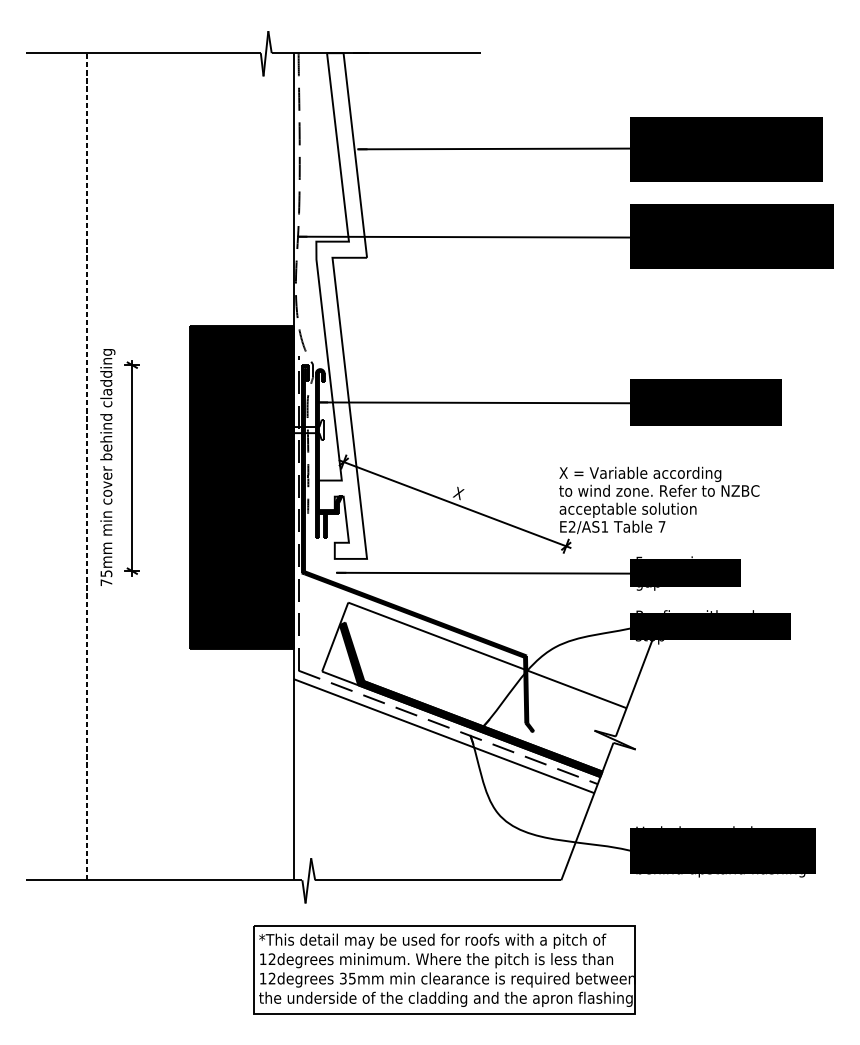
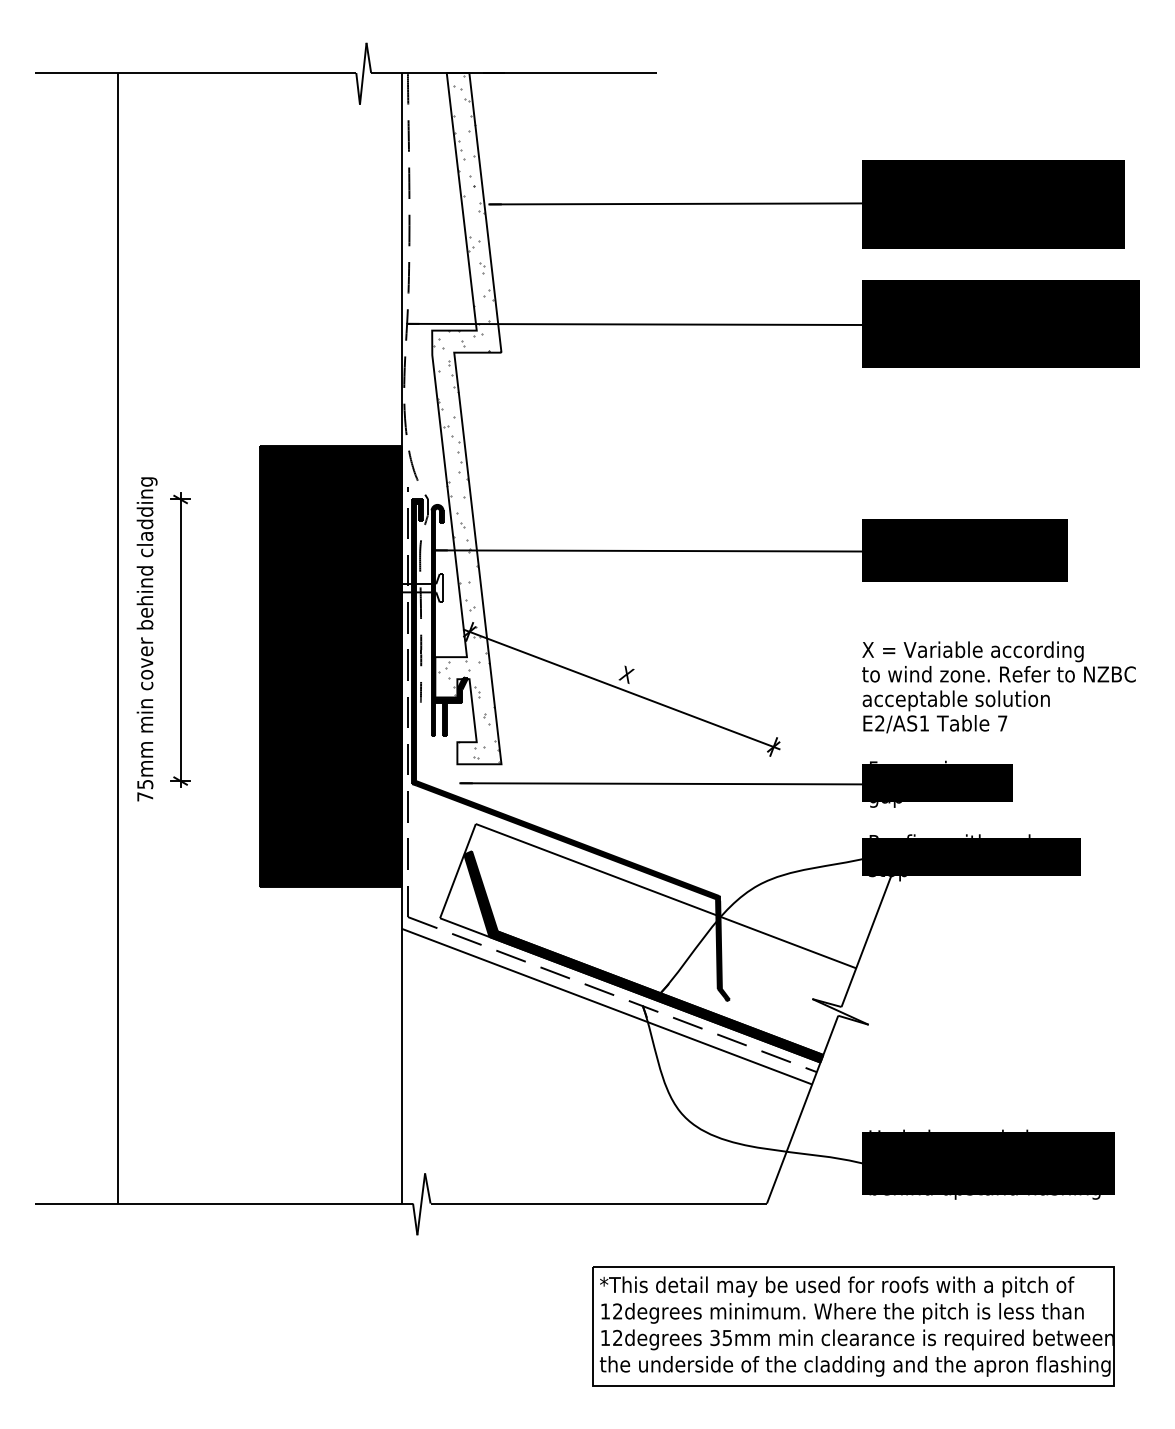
hatch: (341, 305) -> (466, 418), added
line: (86, 466) -> (118, 637), dashed -> solid
text: (658, 500) -> (998, 687), moved
part: (444, 970) -> (853, 1326), moved

